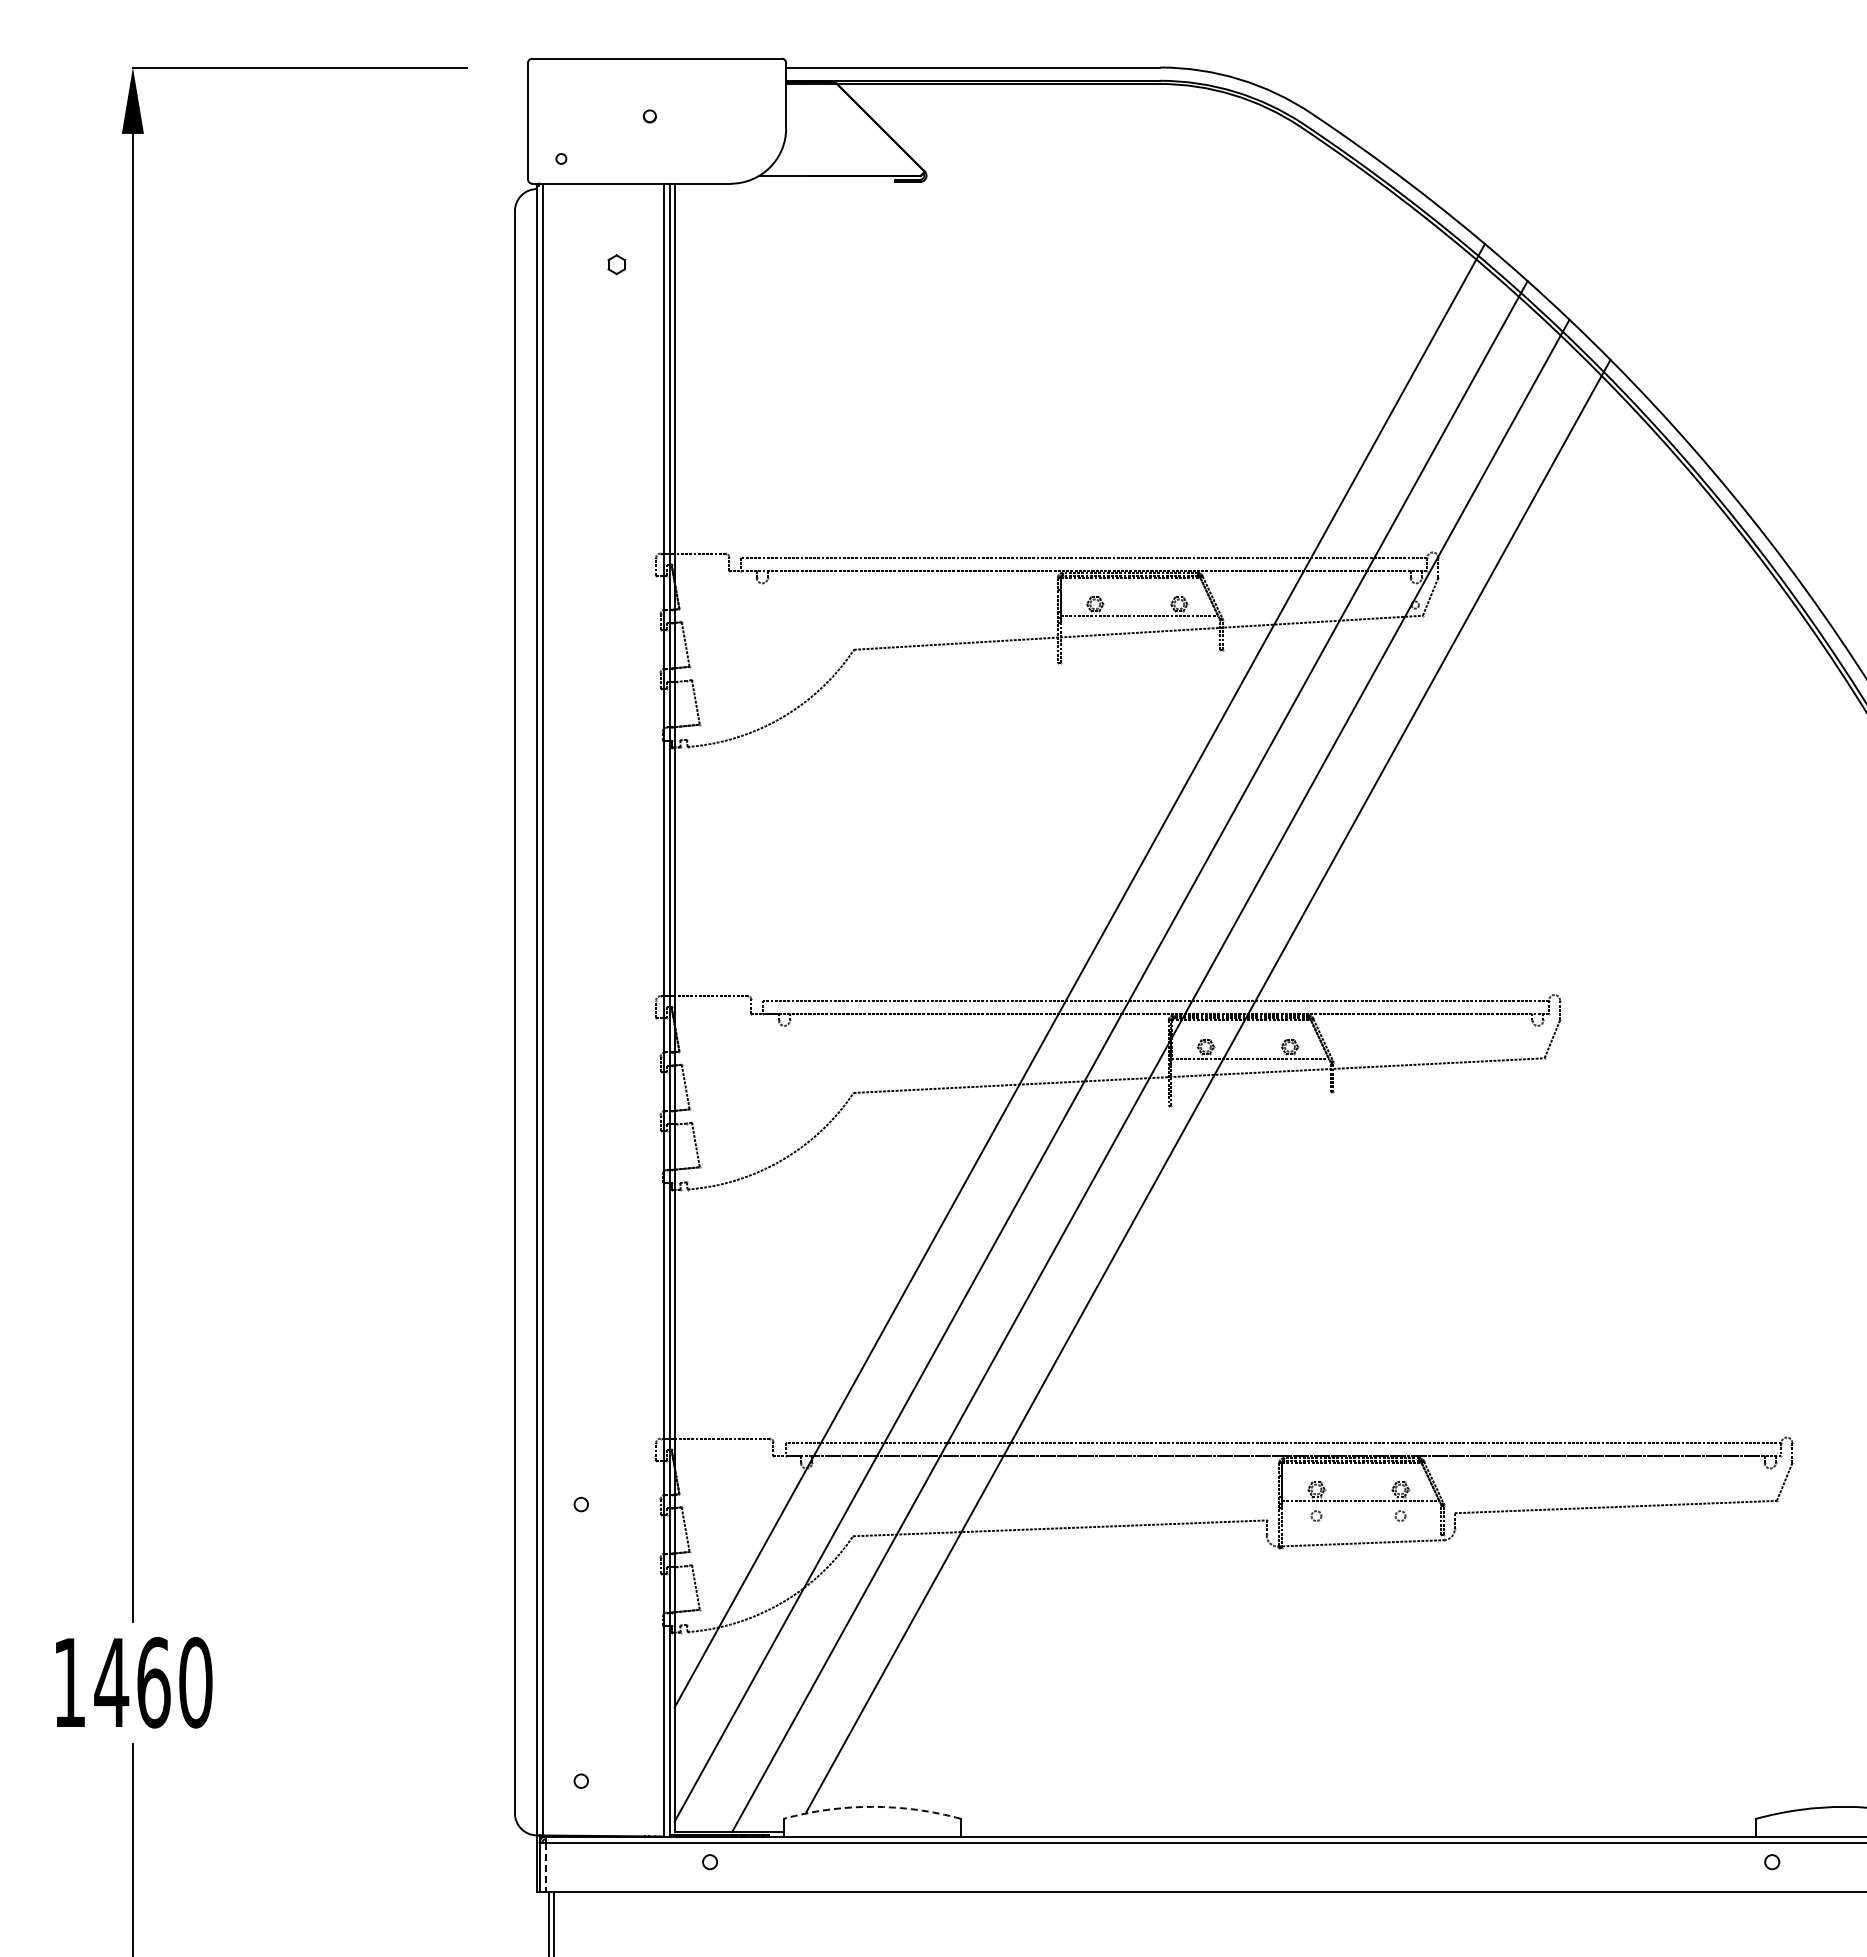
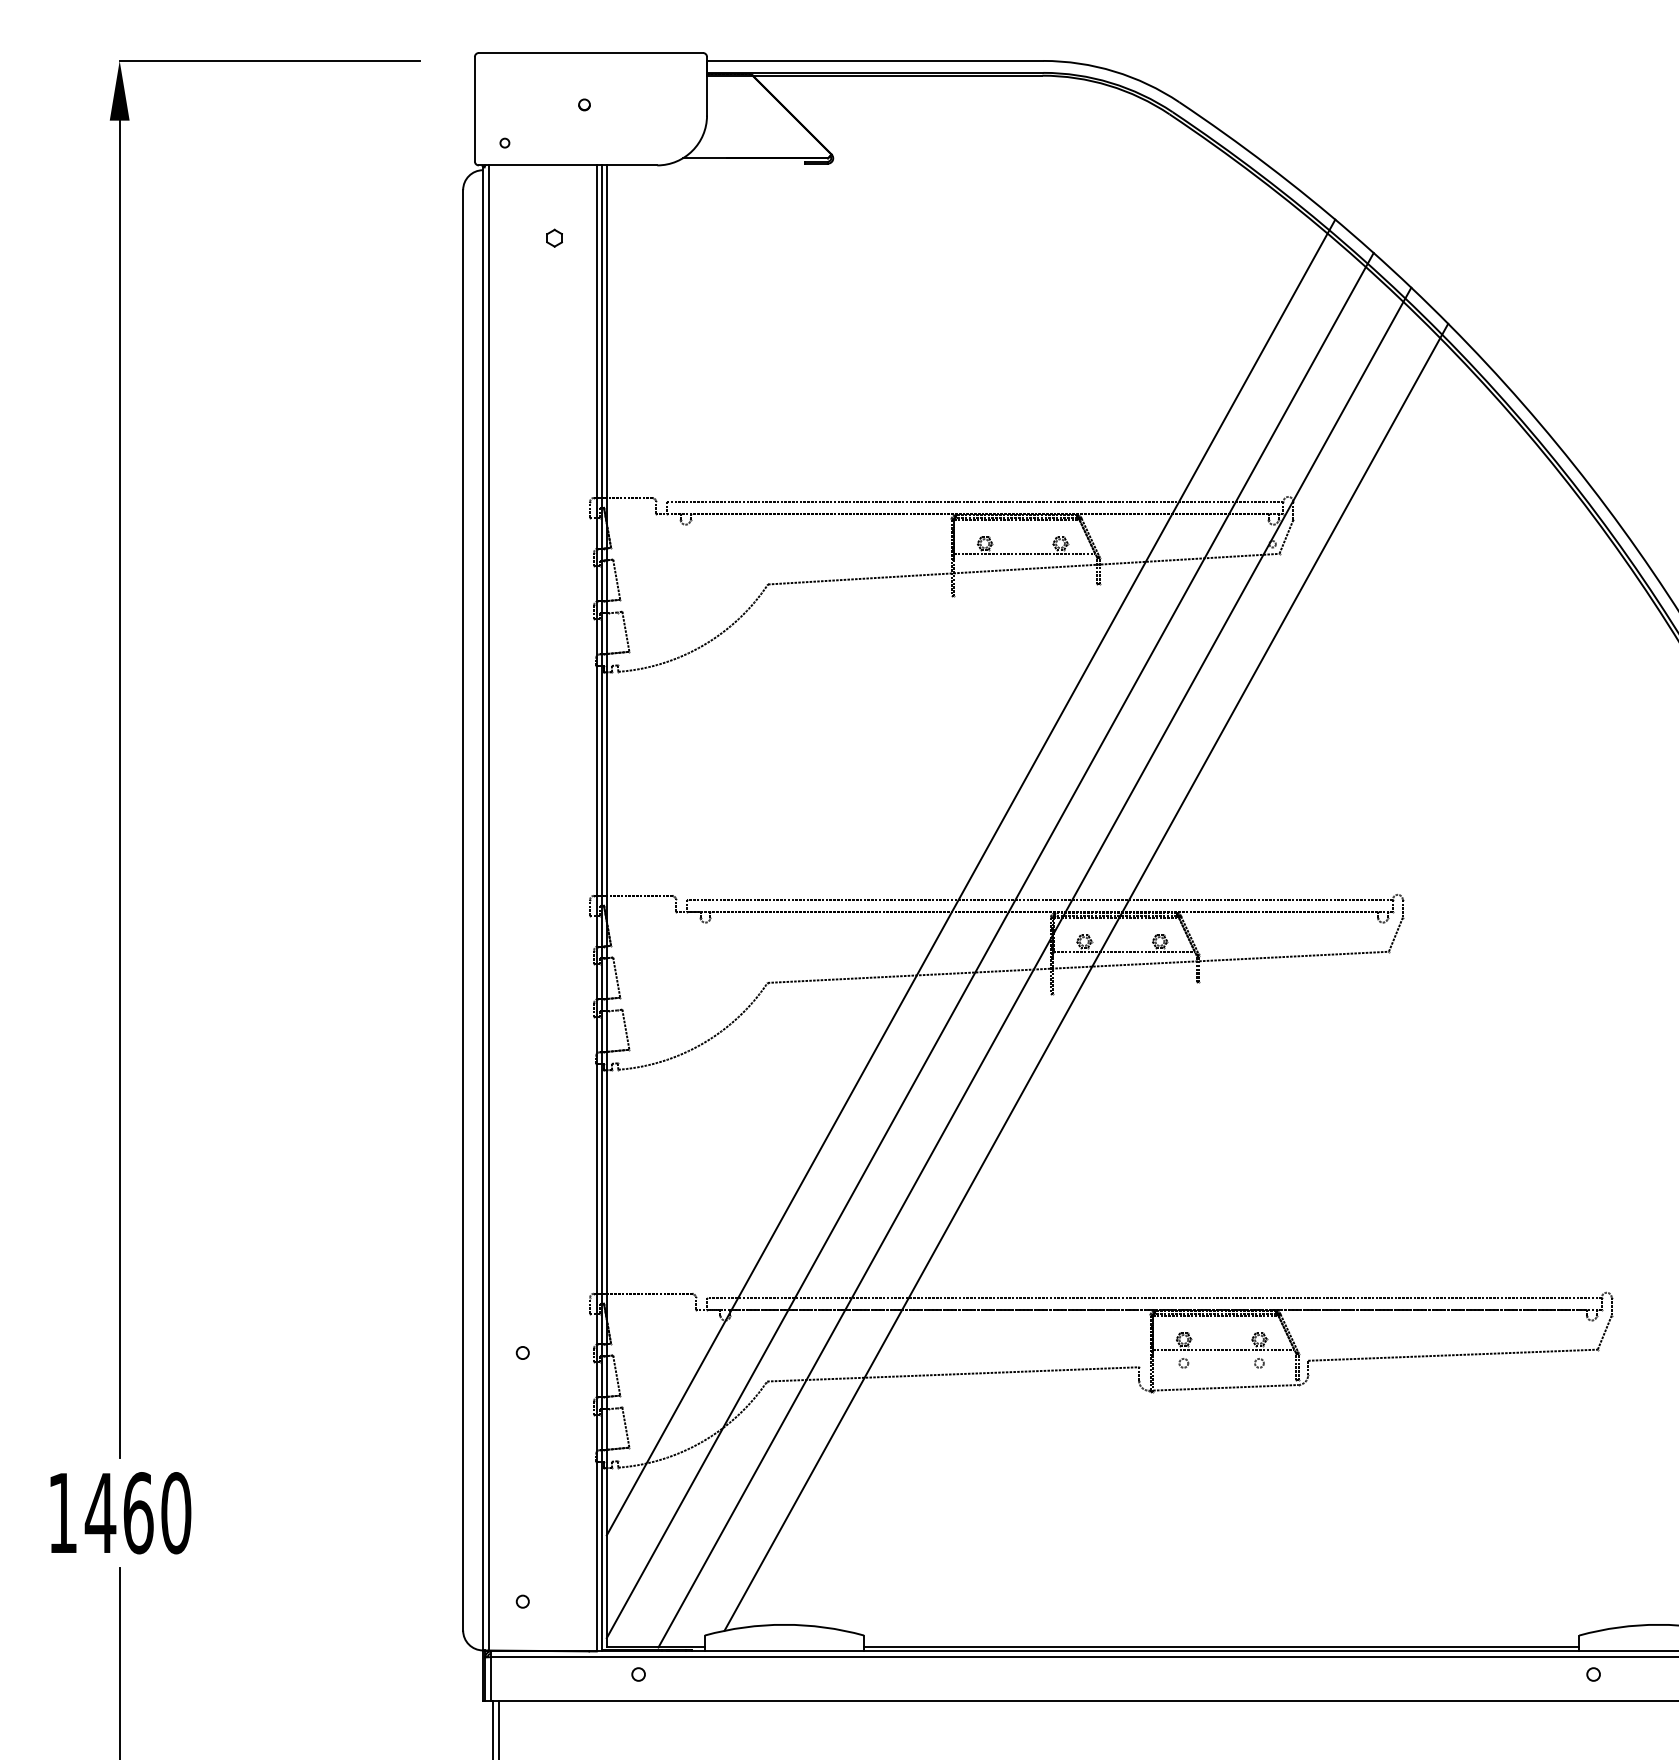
arc: (872, 1806) -> (784, 1624), dashed -> solid
line: (1358, 1832) -> (1221, 1647), added
line: (545, 1867) -> (490, 1679), dashed -> solid

